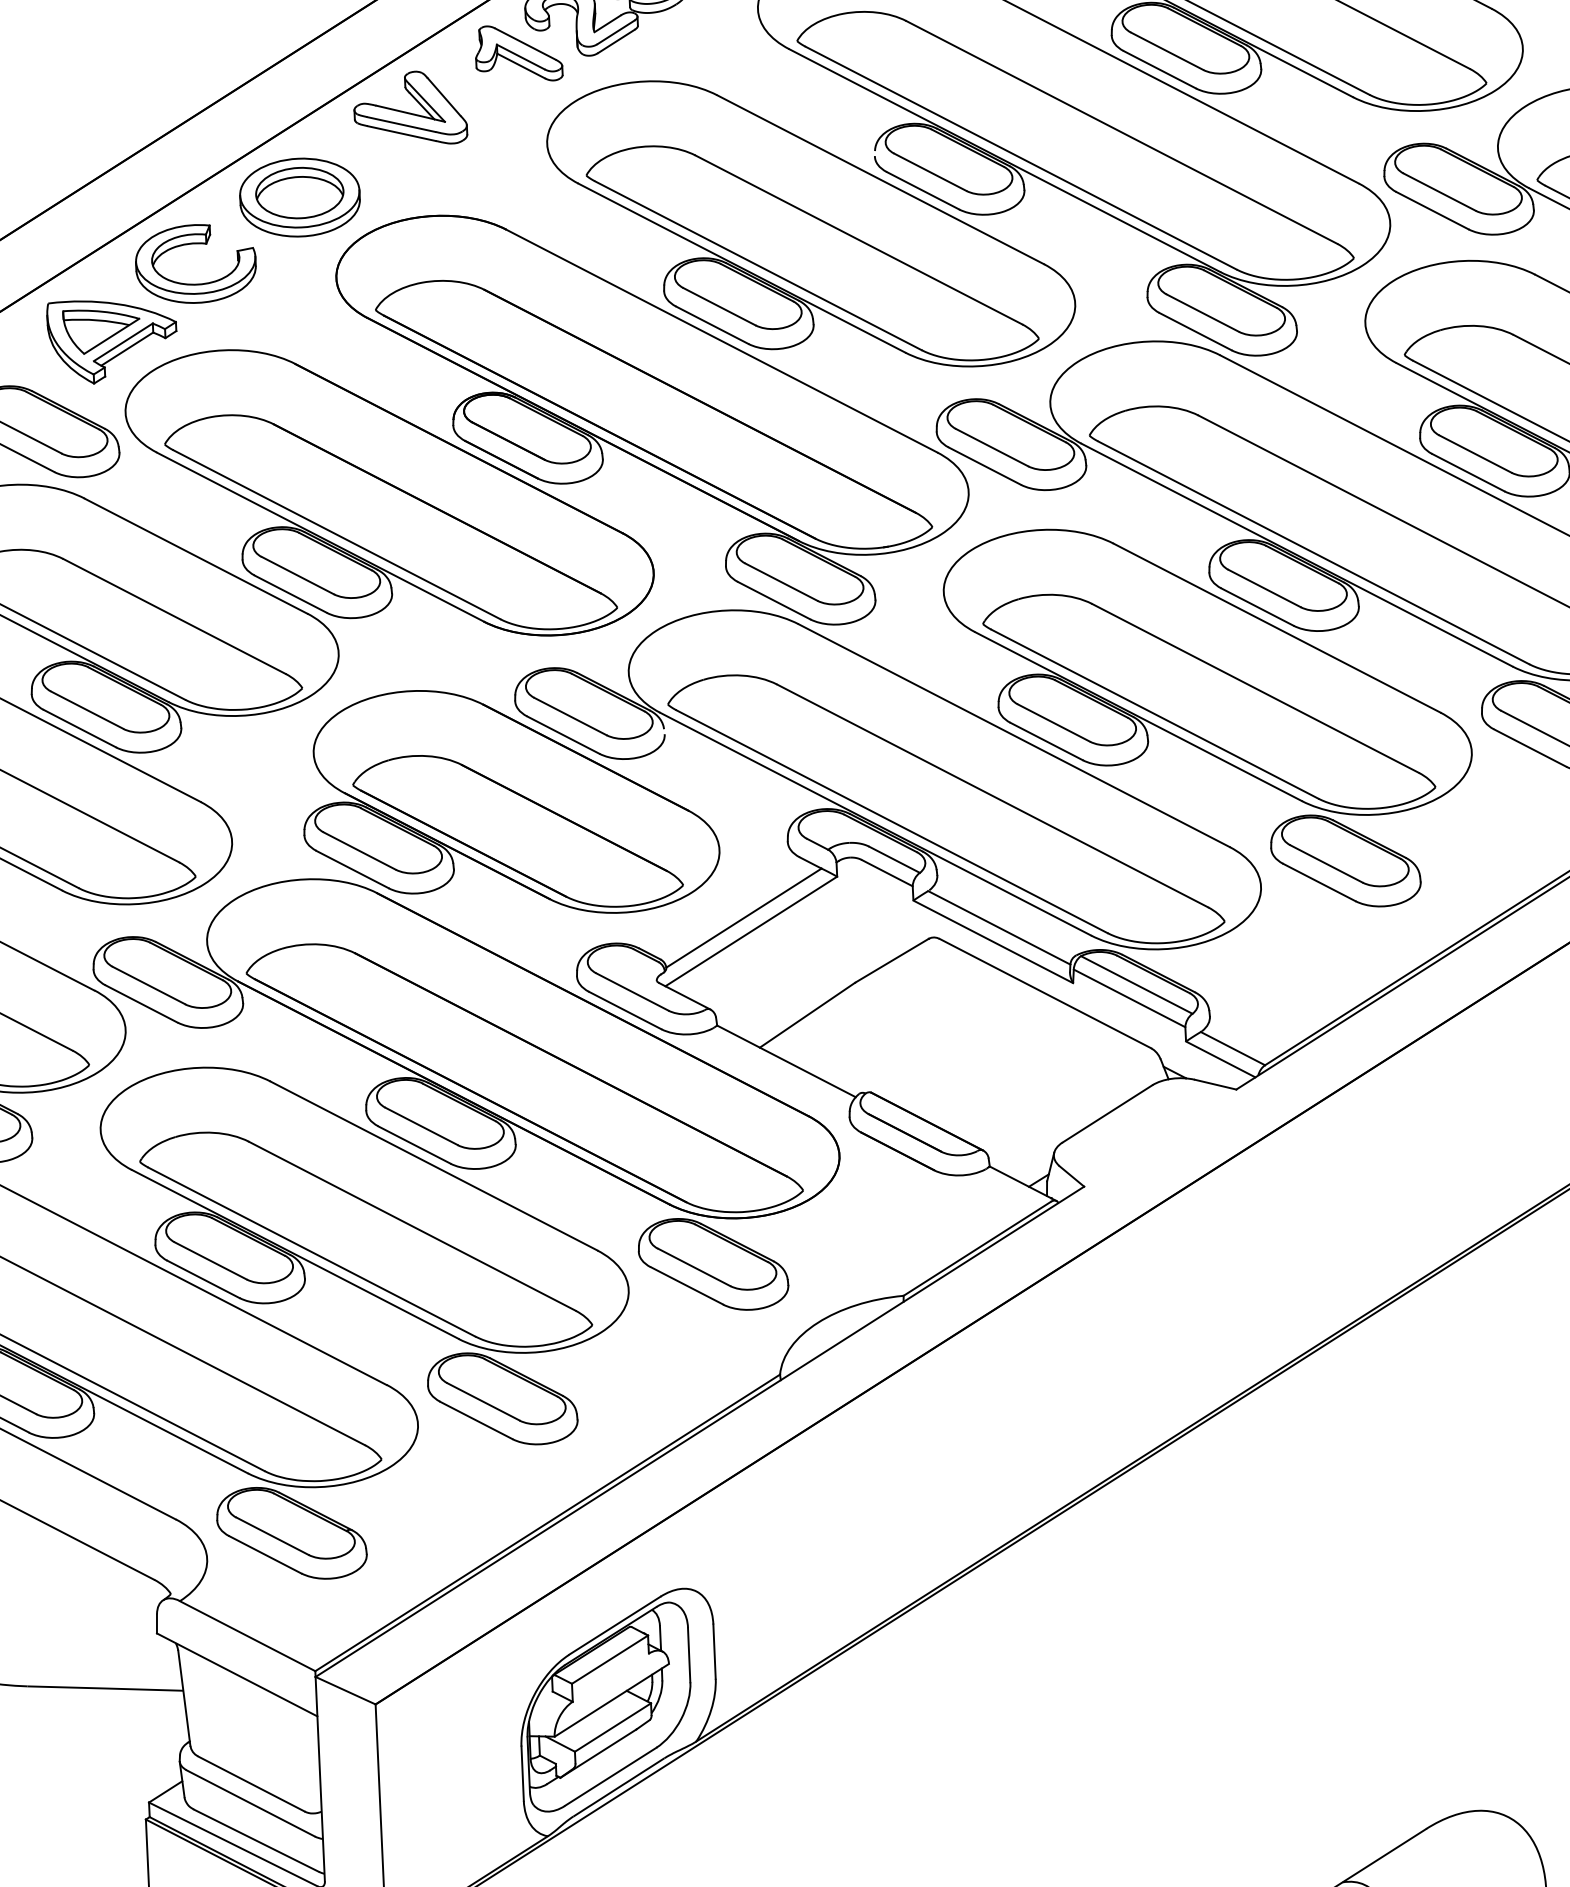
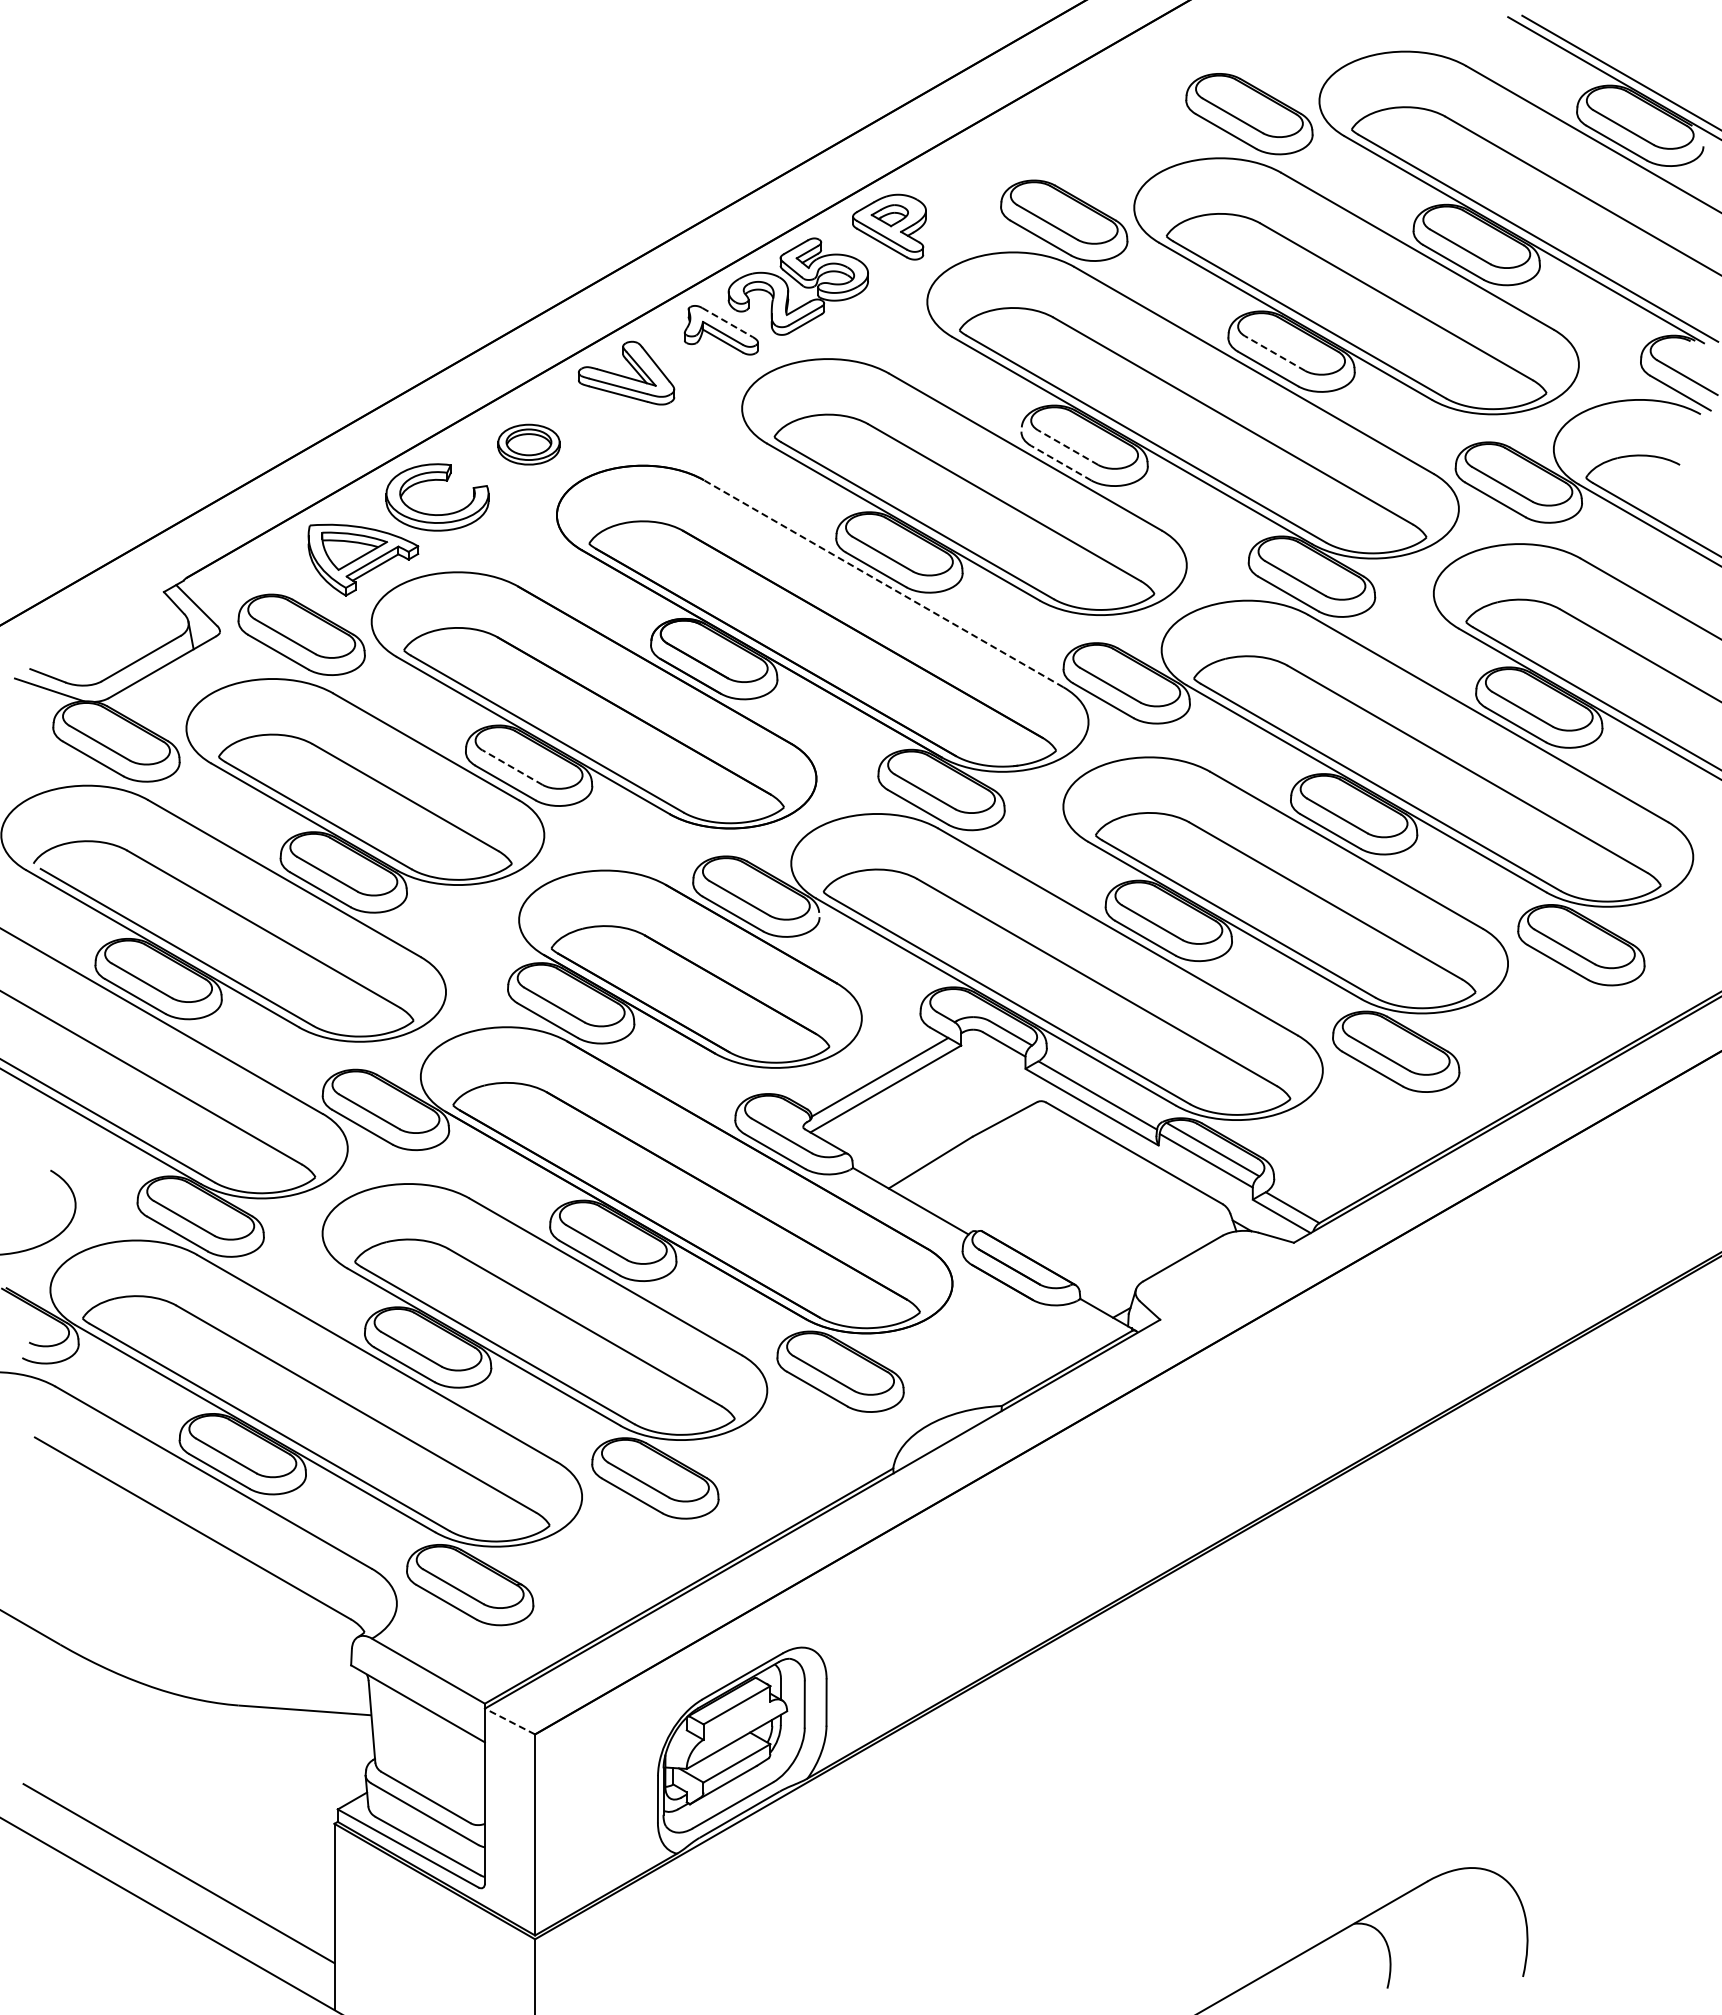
line: (525, 44) -> (727, 322), solid -> dashed
line: (1167, 51) -> (1275, 353), solid -> dashed
line: (930, 172) -> (1068, 447), solid -> dashed
line: (923, 191) -> (1061, 463), solid -> dashed
part: (299, 197) -> (528, 444), size x0.6
line: (721, 340) -> (883, 583), solid -> dashed
line: (297, 575) -> (512, 767), solid -> dashed
line: (345, 1690) -> (509, 1721), solid -> dashed

